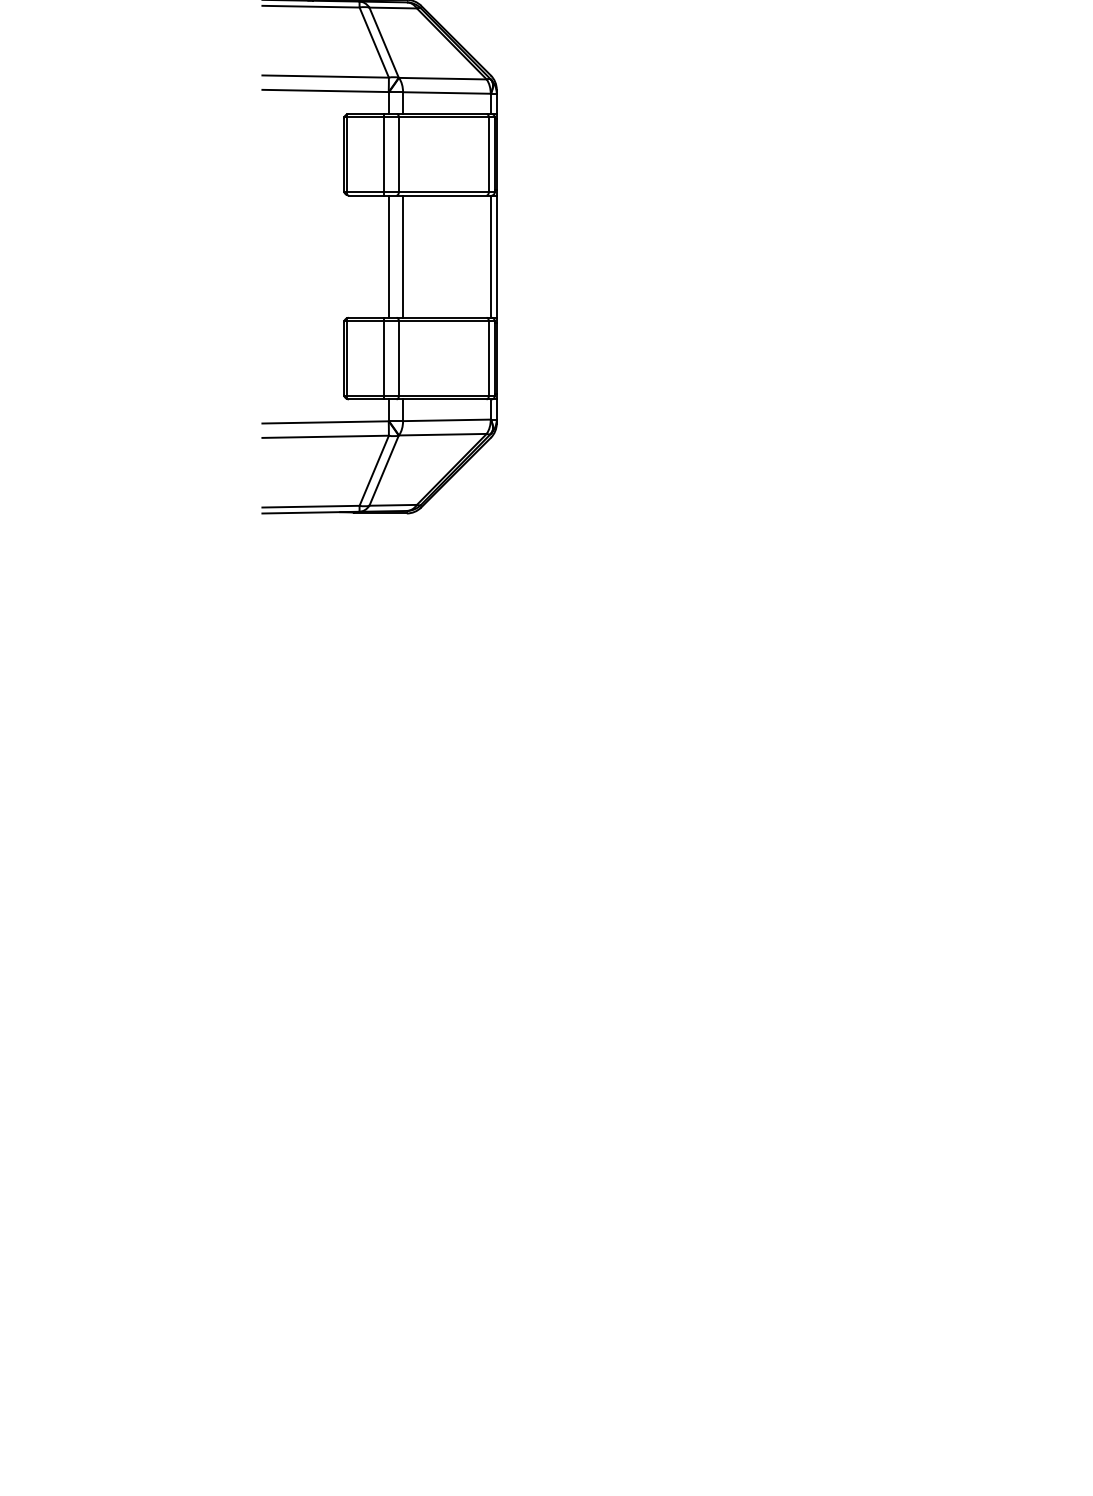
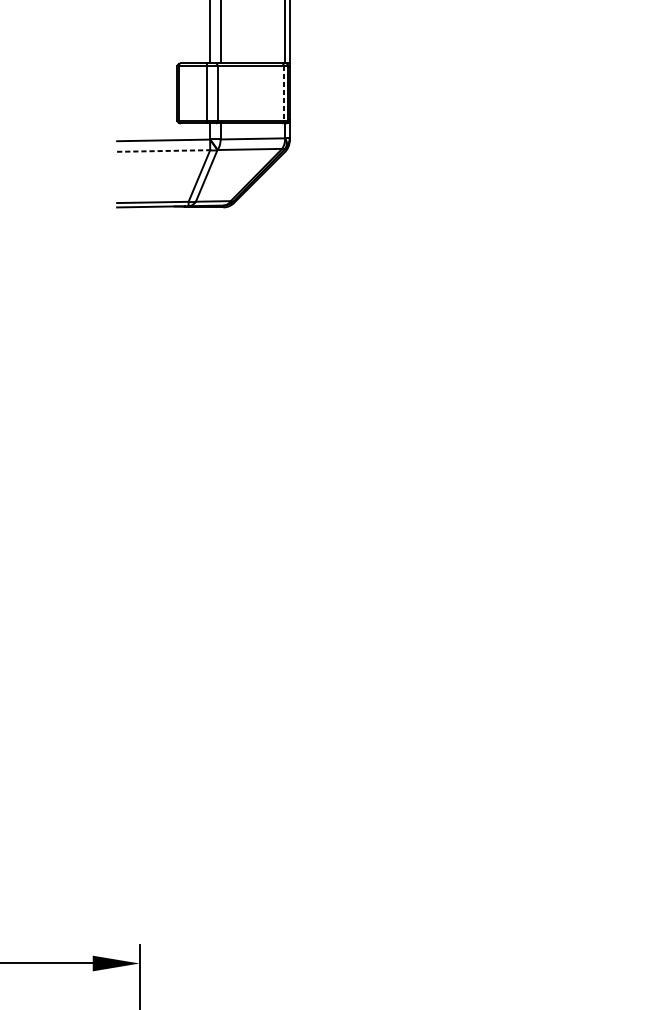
line: (488, 358) -> (283, 93), solid -> dashed
line: (326, 436) -> (164, 150), solid -> dashed

